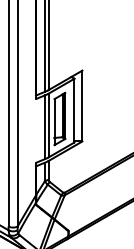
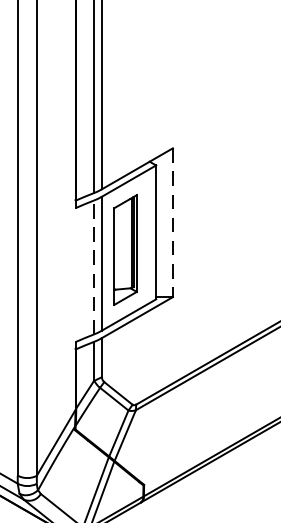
line: (82, 106) -> (173, 223), solid -> dashed
line: (44, 127) -> (93, 267), solid -> dashed

